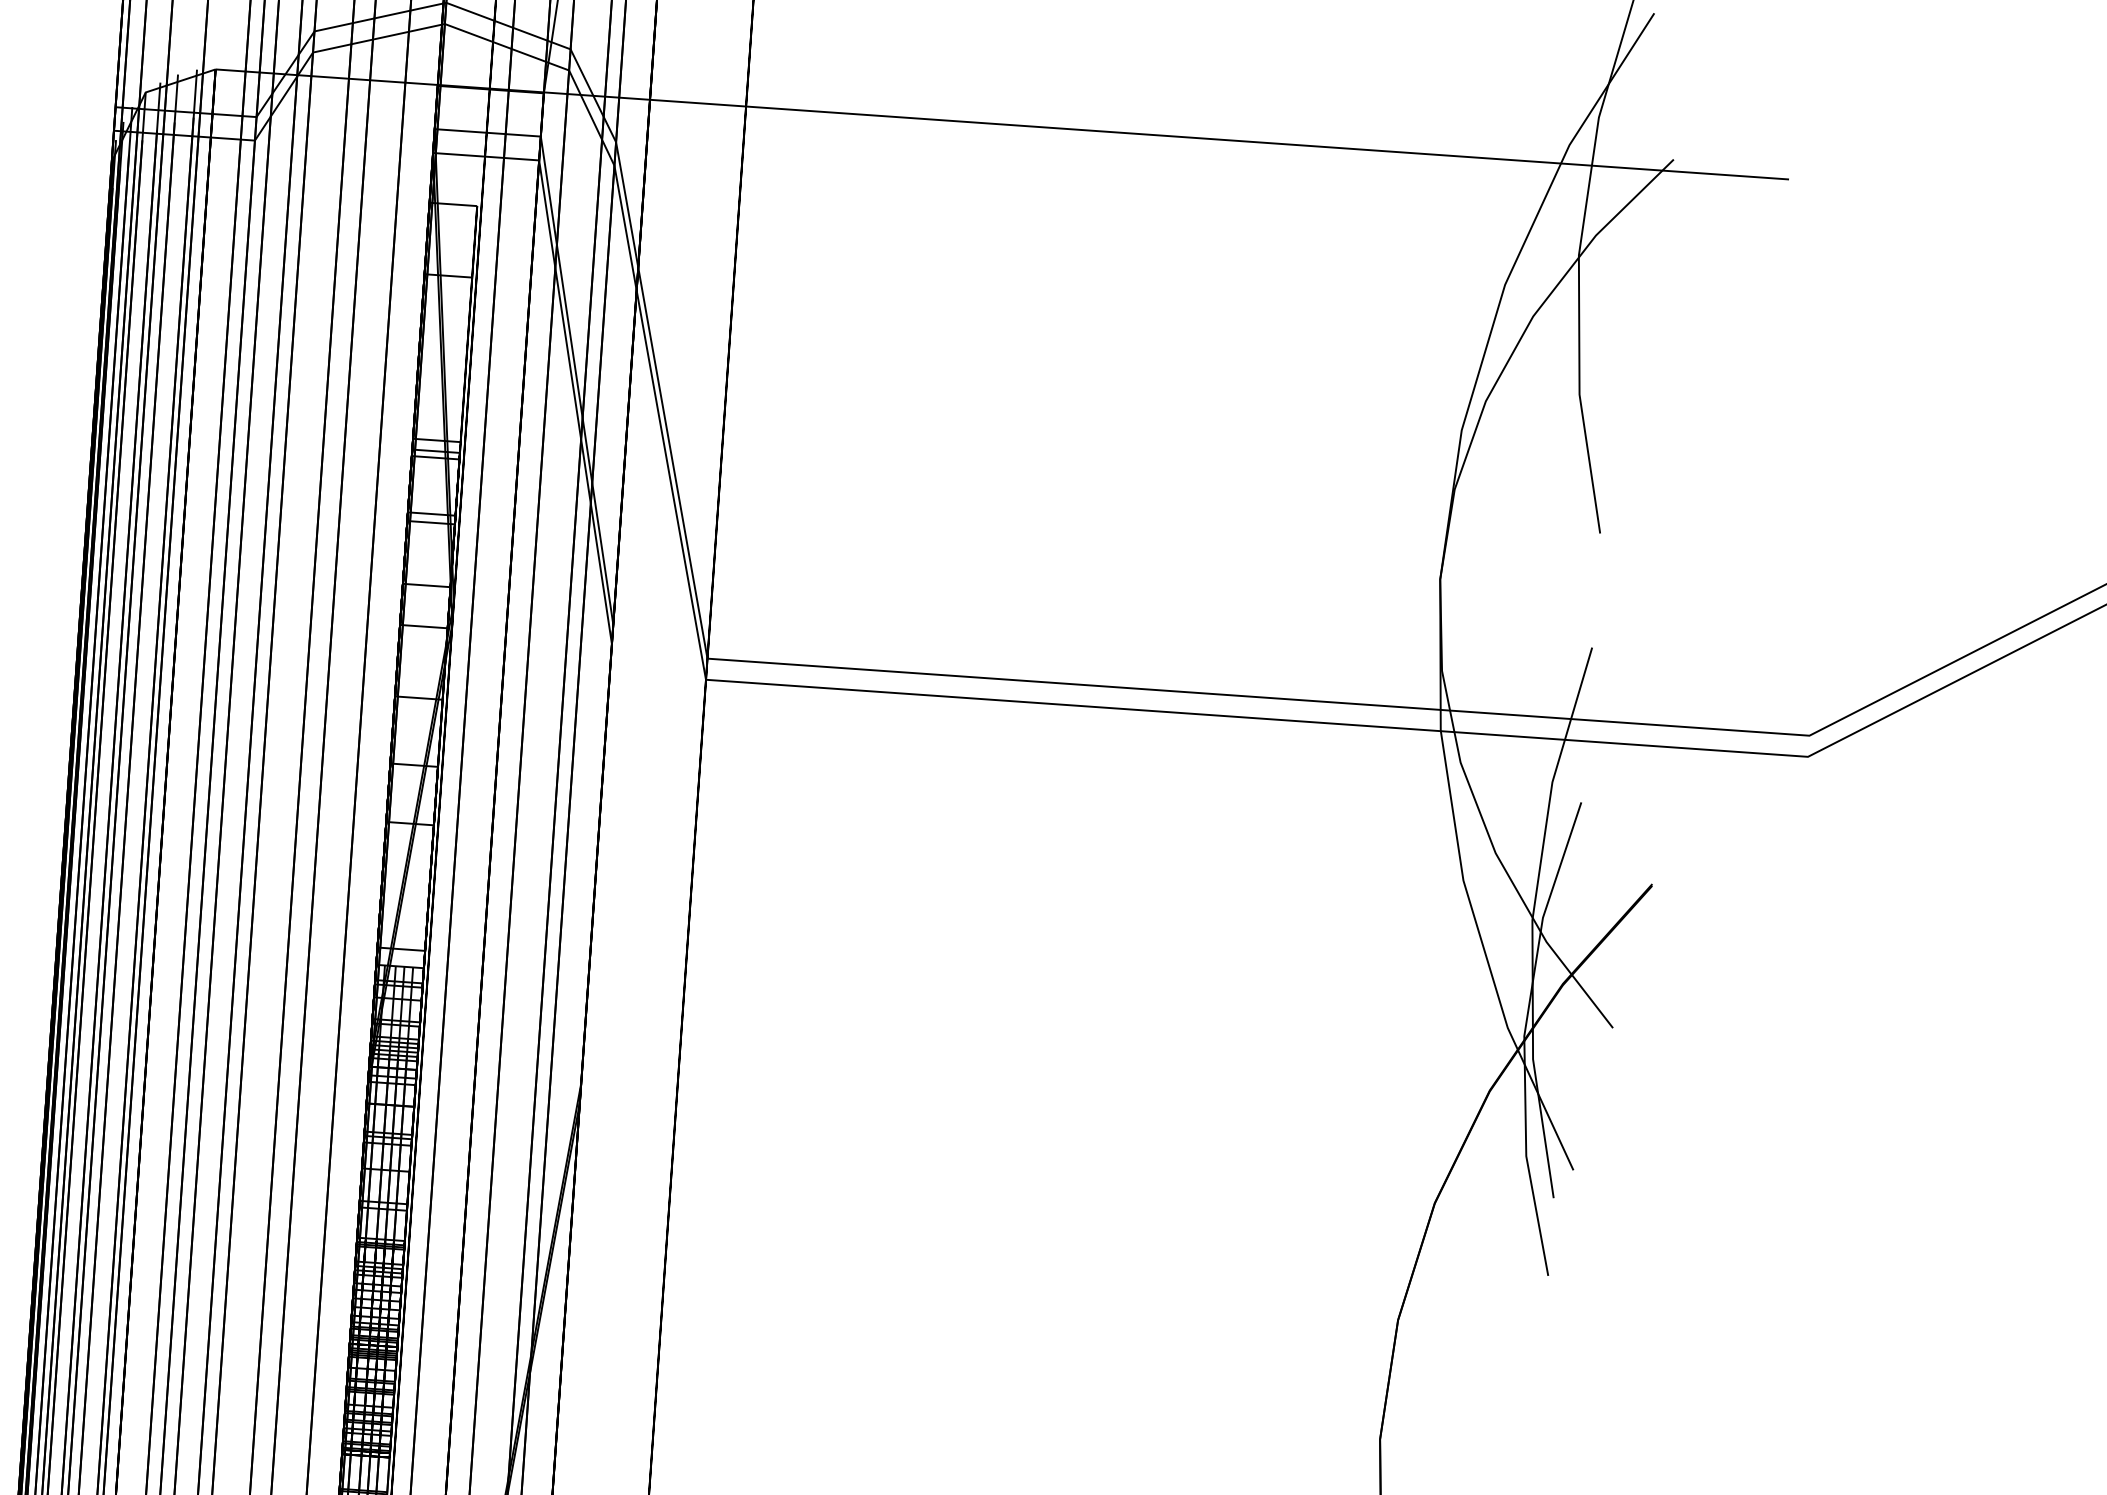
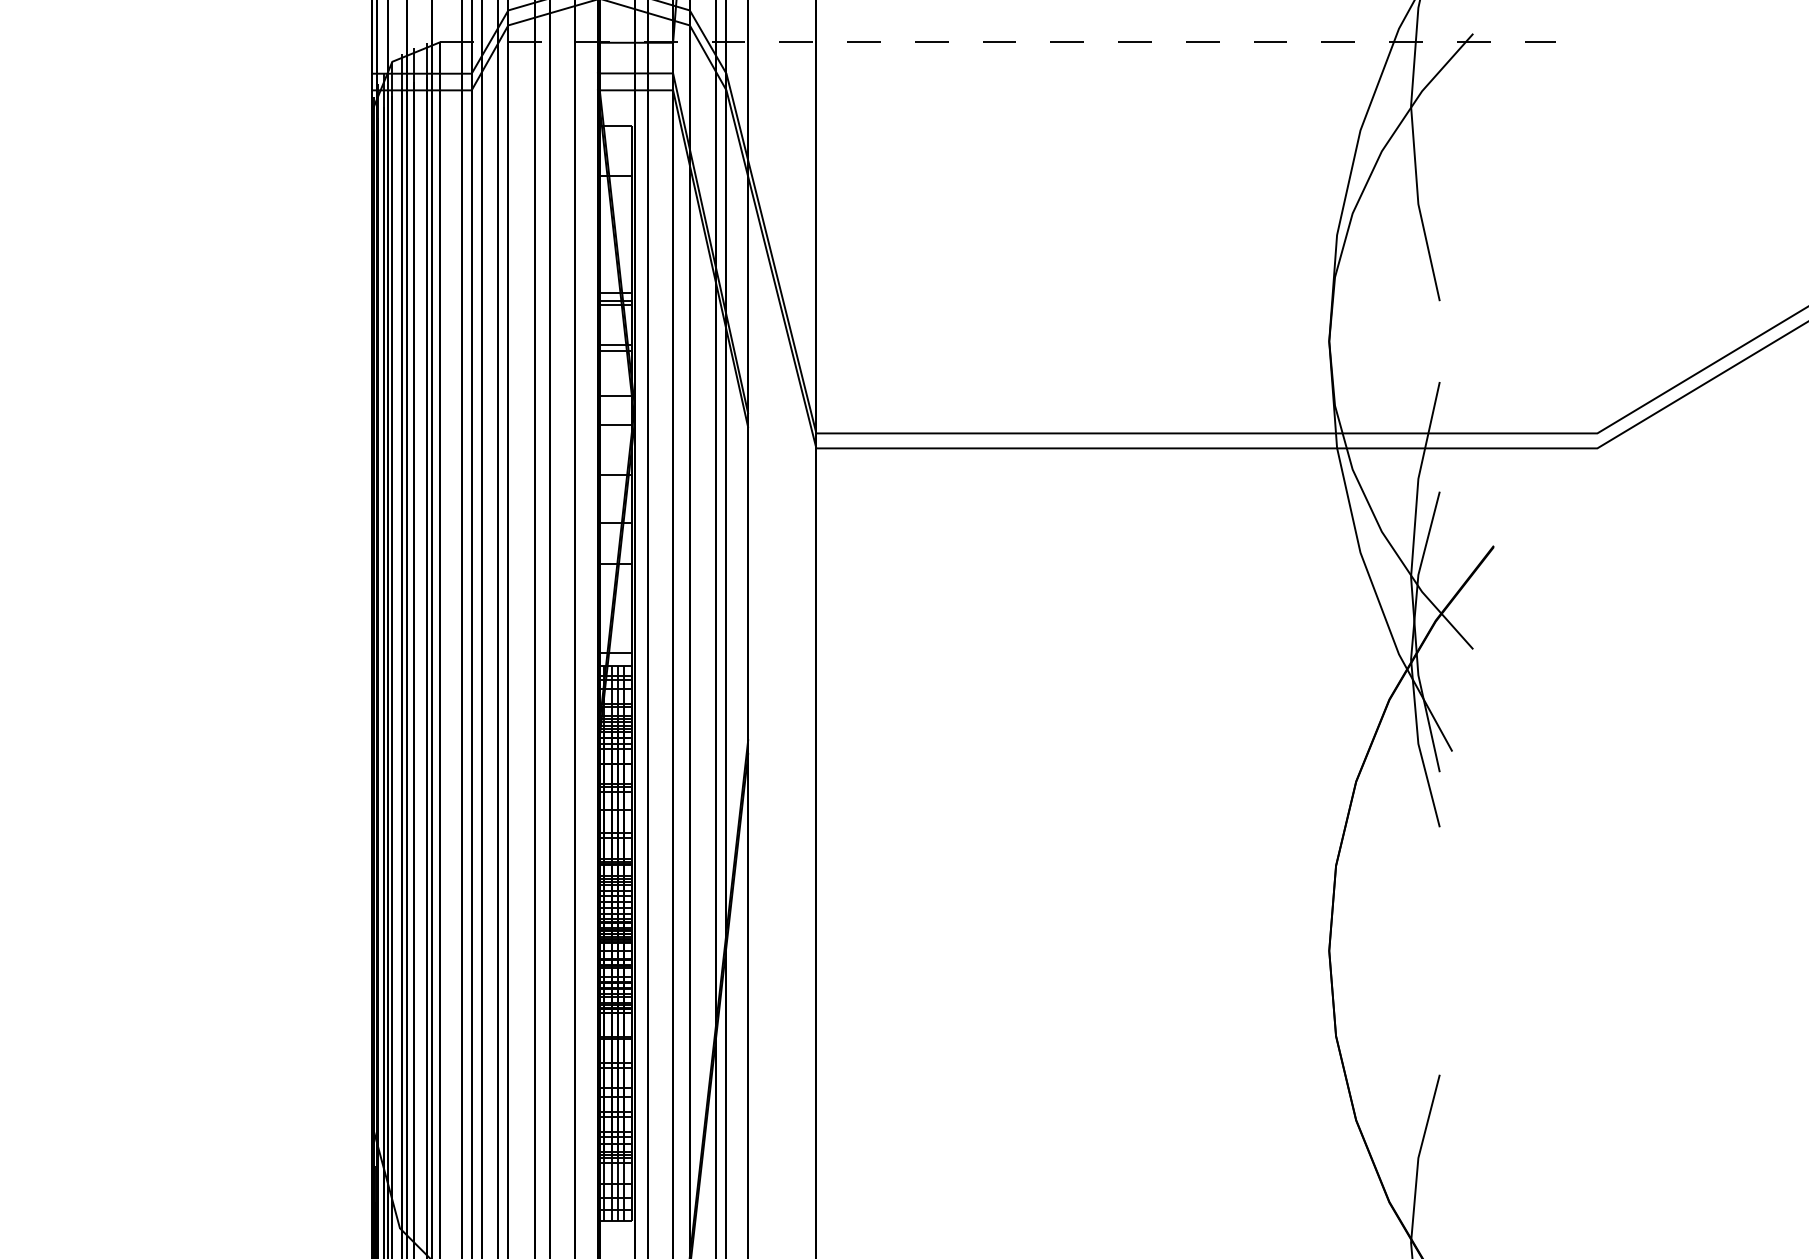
line: (1003, 125) -> (998, 42), solid -> dashed

